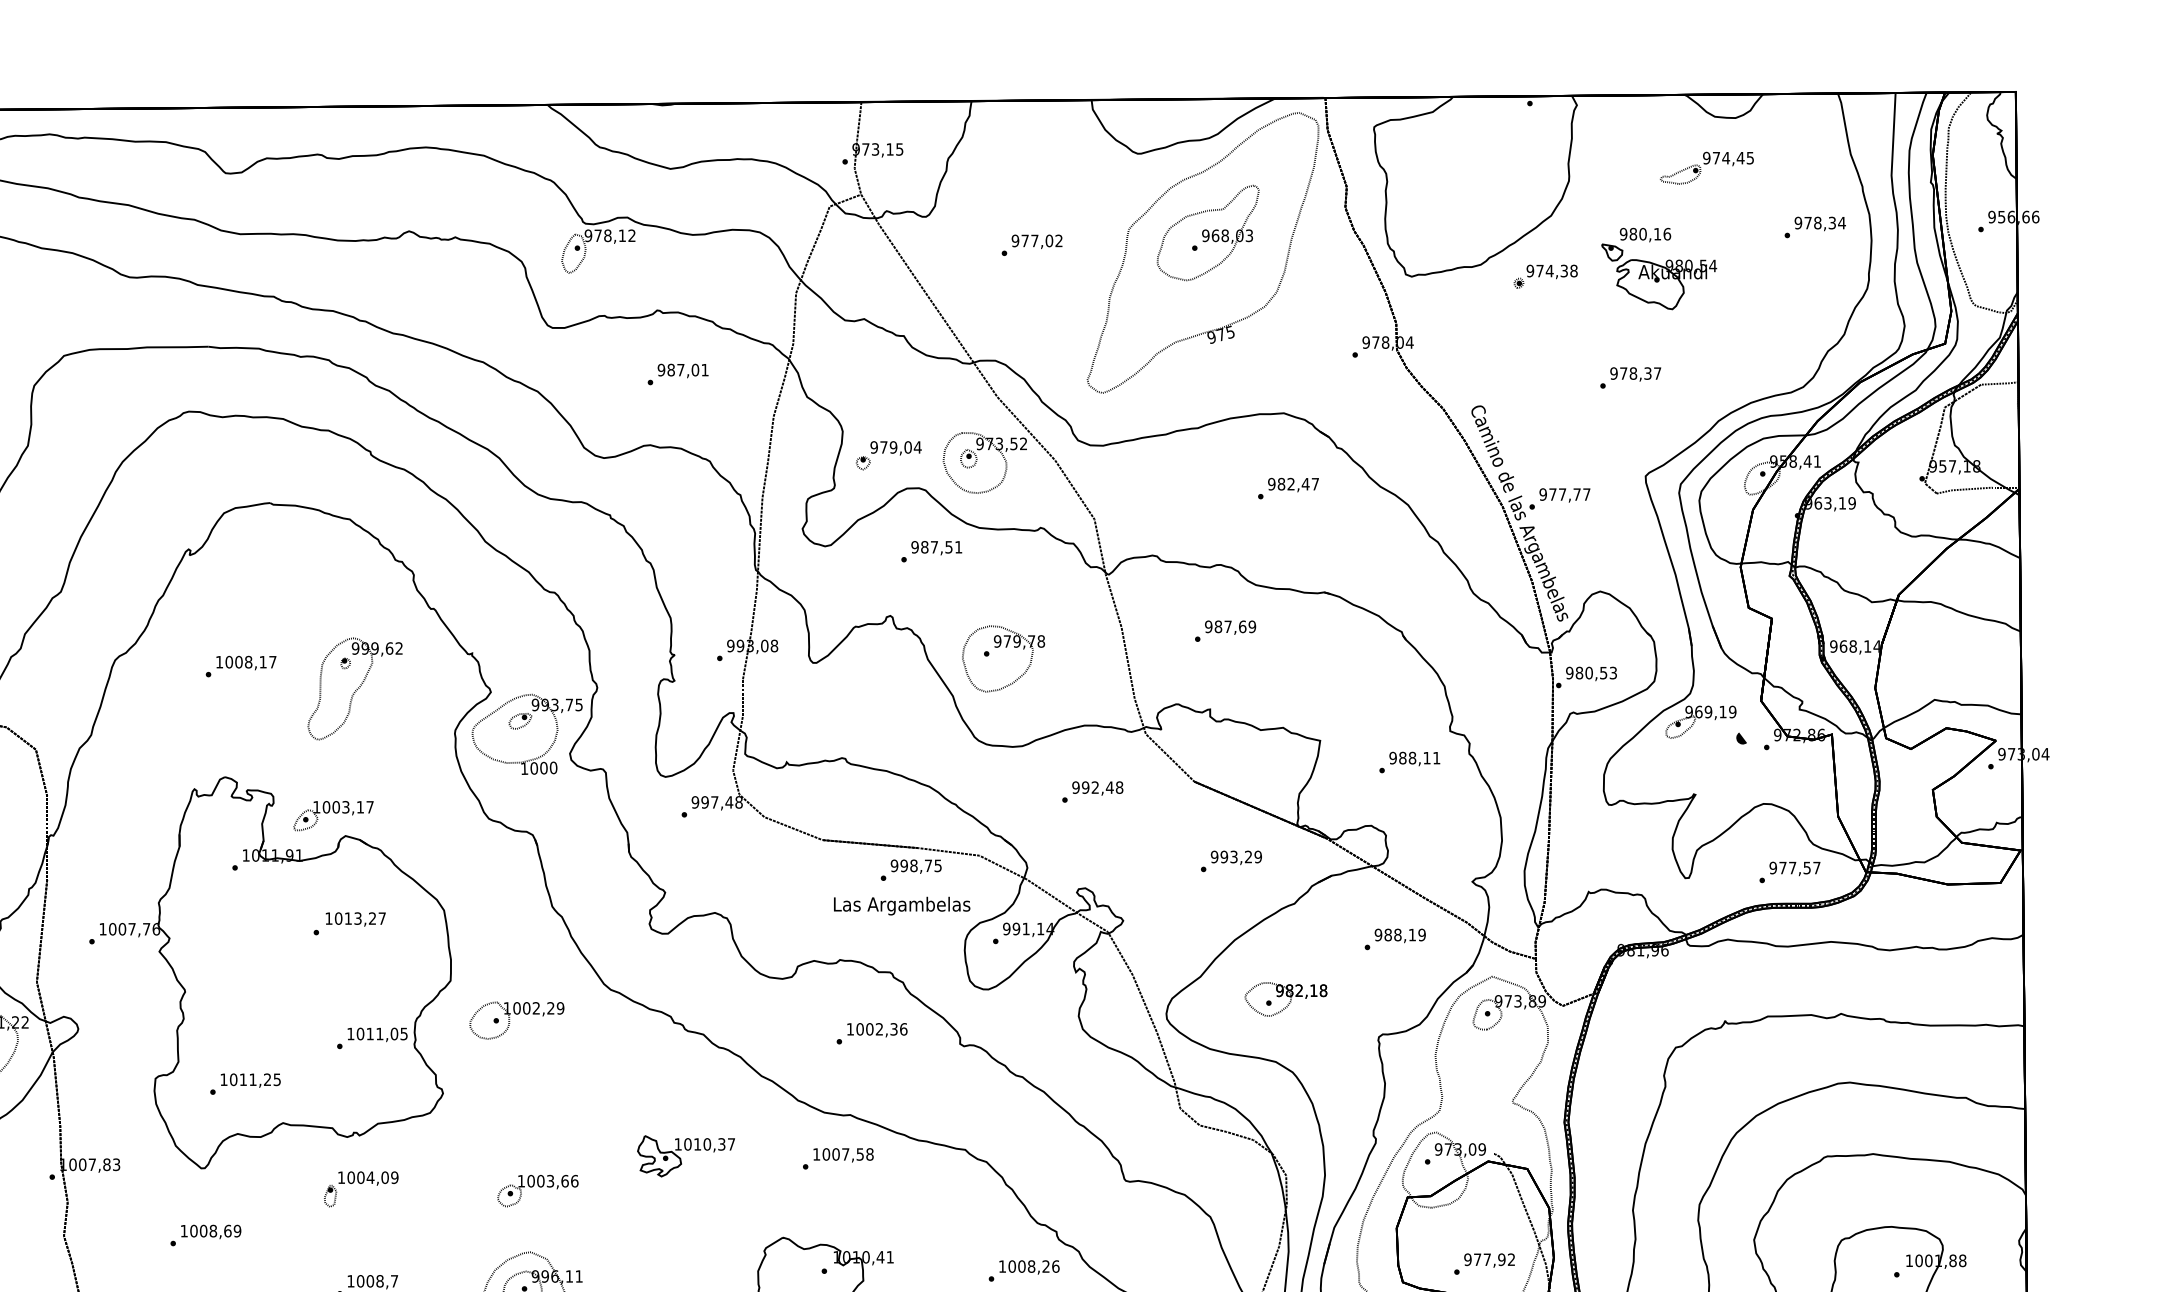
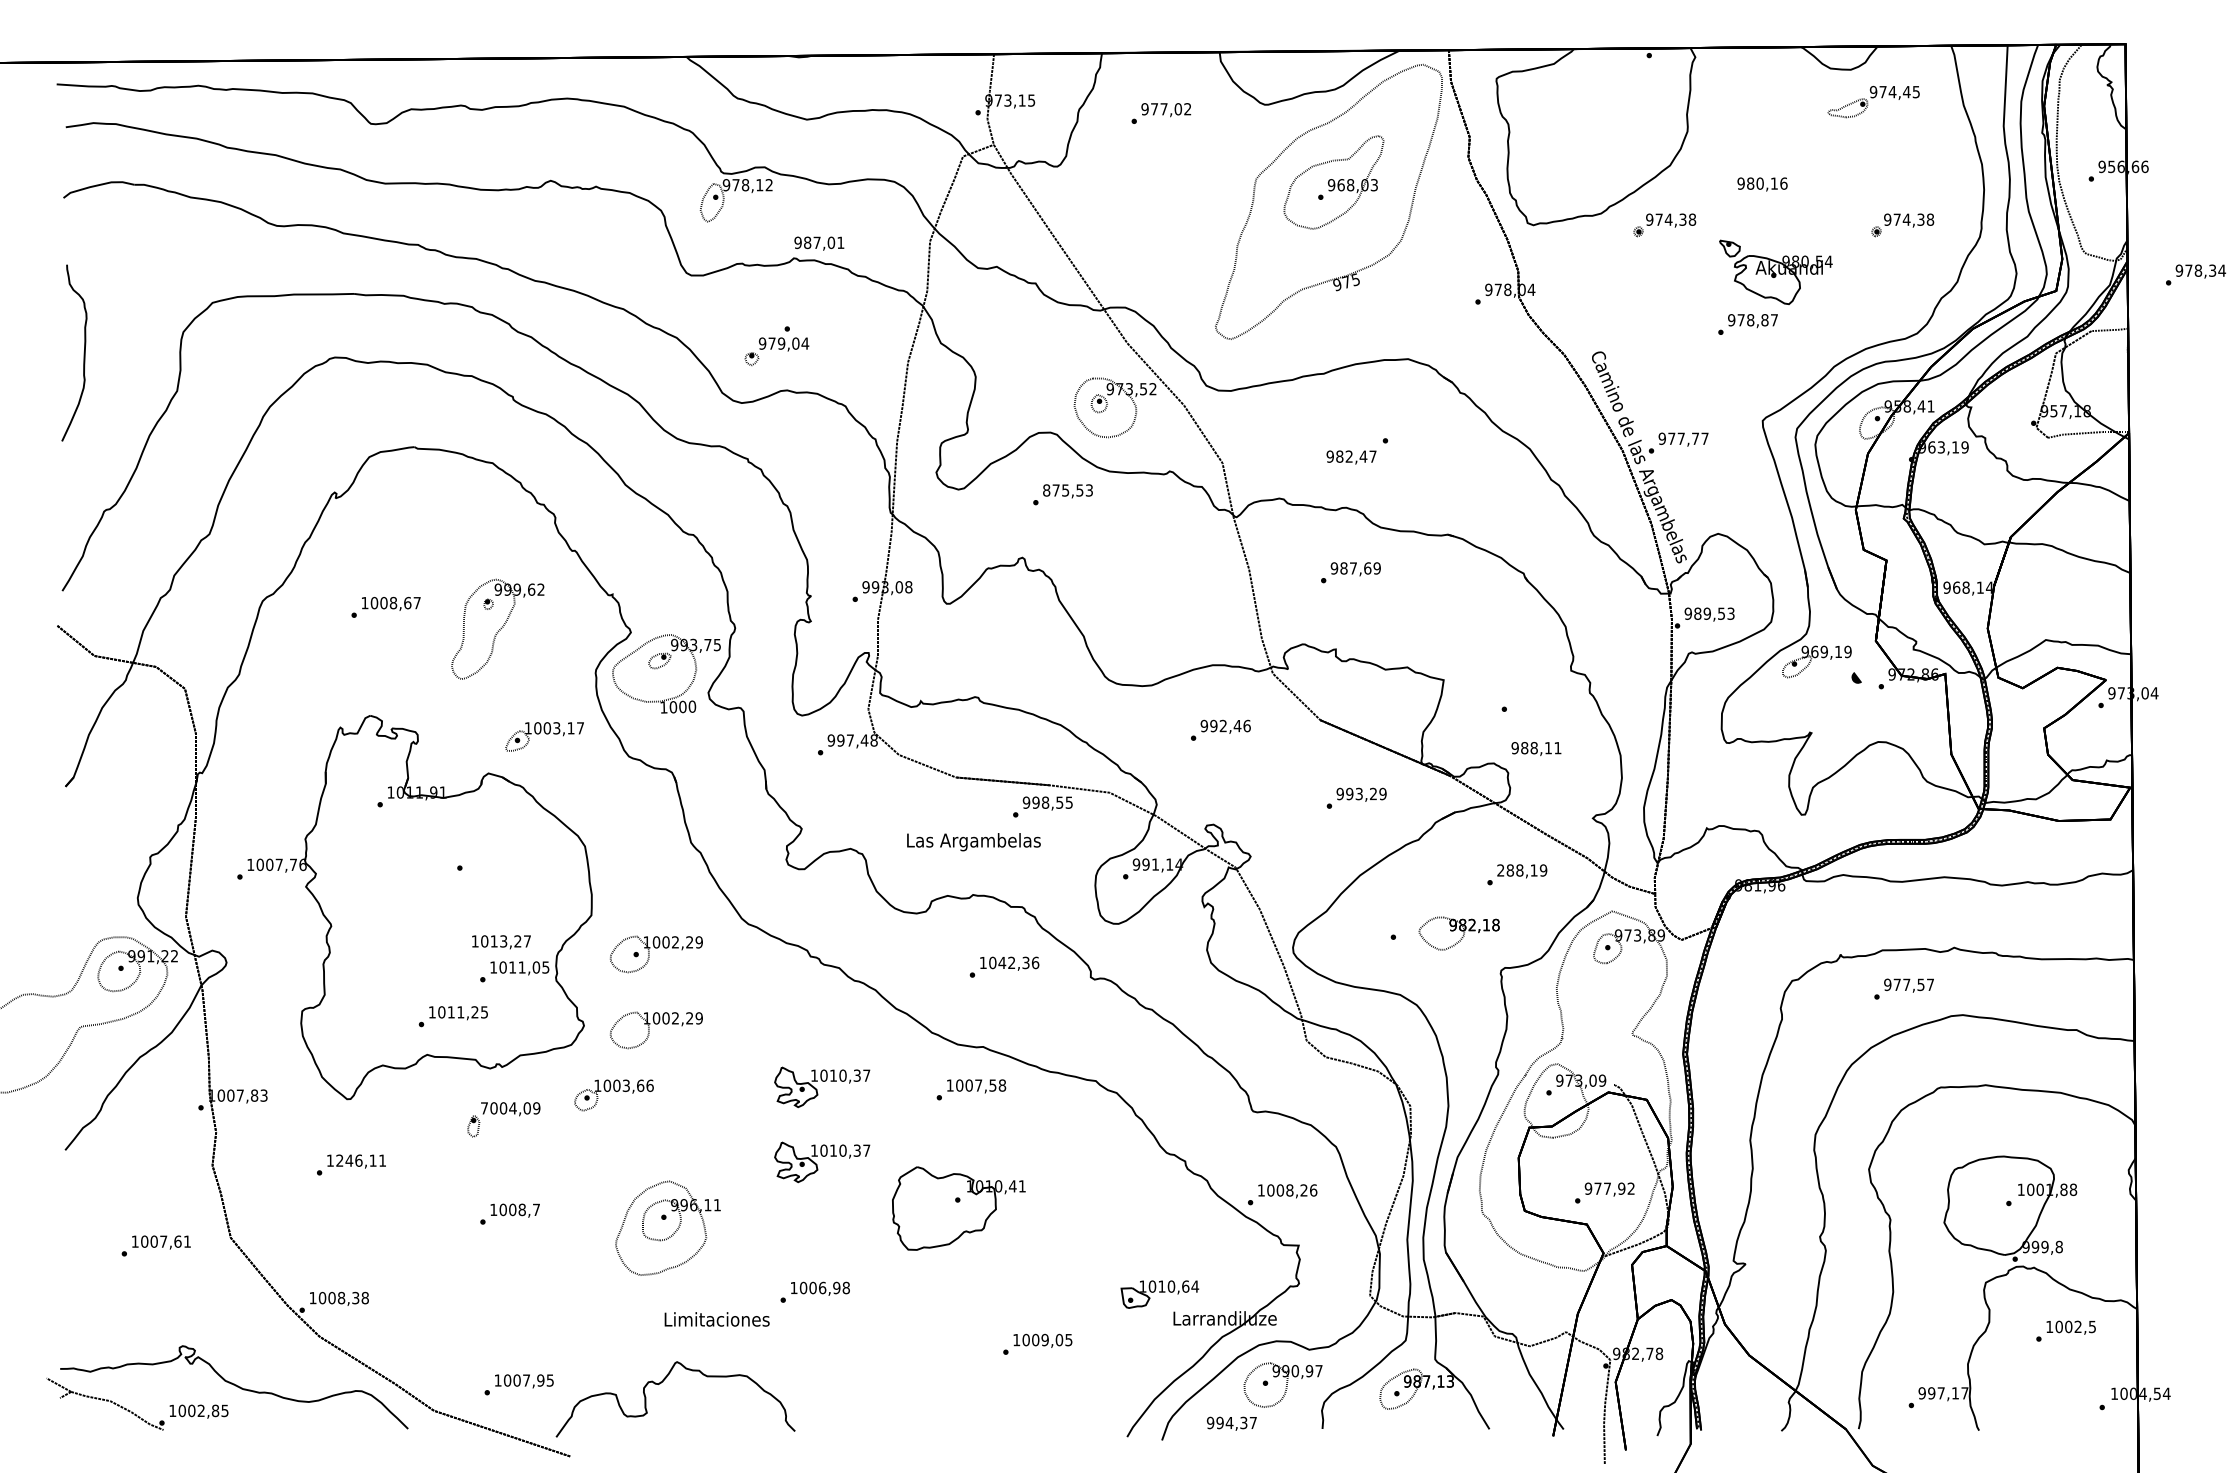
part: (1706, 168) -> (1873, 102), moved
text: (1815, 226) -> (2196, 274), moved
text: (1032, 245) -> (1161, 113), moved
part: (1658, 275) -> (1775, 271), moved
part: (1788, 276) -> (1902, 225), added
text: (683, 370) -> (819, 243), moved
text: (1647, 373) -> (1764, 320), 978,37 -> 978,87
part: (888, 455) -> (776, 351), moved
text: (1293, 485) -> (1351, 457), moved
text: (936, 547) -> (1067, 490), 987,51 -> 875,53
part: (1005, 647) -> (1135, 588), removed
text: (262, 661) -> (407, 602), 1008,17 -> 1008,67
text: (1588, 672) -> (1706, 613), 980,53 -> 989,53
text: (1414, 758) -> (1536, 748), moved
text: (1118, 787) -> (1246, 725), 992,48 -> 992,46
part: (333, 815) -> (544, 736), moved
text: (928, 865) -> (1059, 802), 998,75 -> 998,55
text: (1789, 871) -> (1903, 988), moved
text: (901, 906) -> (973, 842), moved
text: (355, 919) -> (501, 942), moved
text: (1378, 935) -> (1500, 870), 988,19 -> 288,19
part: (1285, 999) -> (1458, 933), moved
text: (870, 1028) -> (1002, 962), 1002,36 -> 1042,36
text: (244, 1083) -> (452, 1016), moved
part: (515, 1098) -> (655, 1030), added
text: (341, 1177) -> (484, 1108), 1004,09 -> 7004,09
part: (537, 1191) -> (613, 1095), moved
text: (216, 1230) -> (361, 1160), 1008,69 -> 1246,11
part: (686, 1232) -> (822, 1162), added
text: (1024, 1270) -> (1282, 1194), moved

